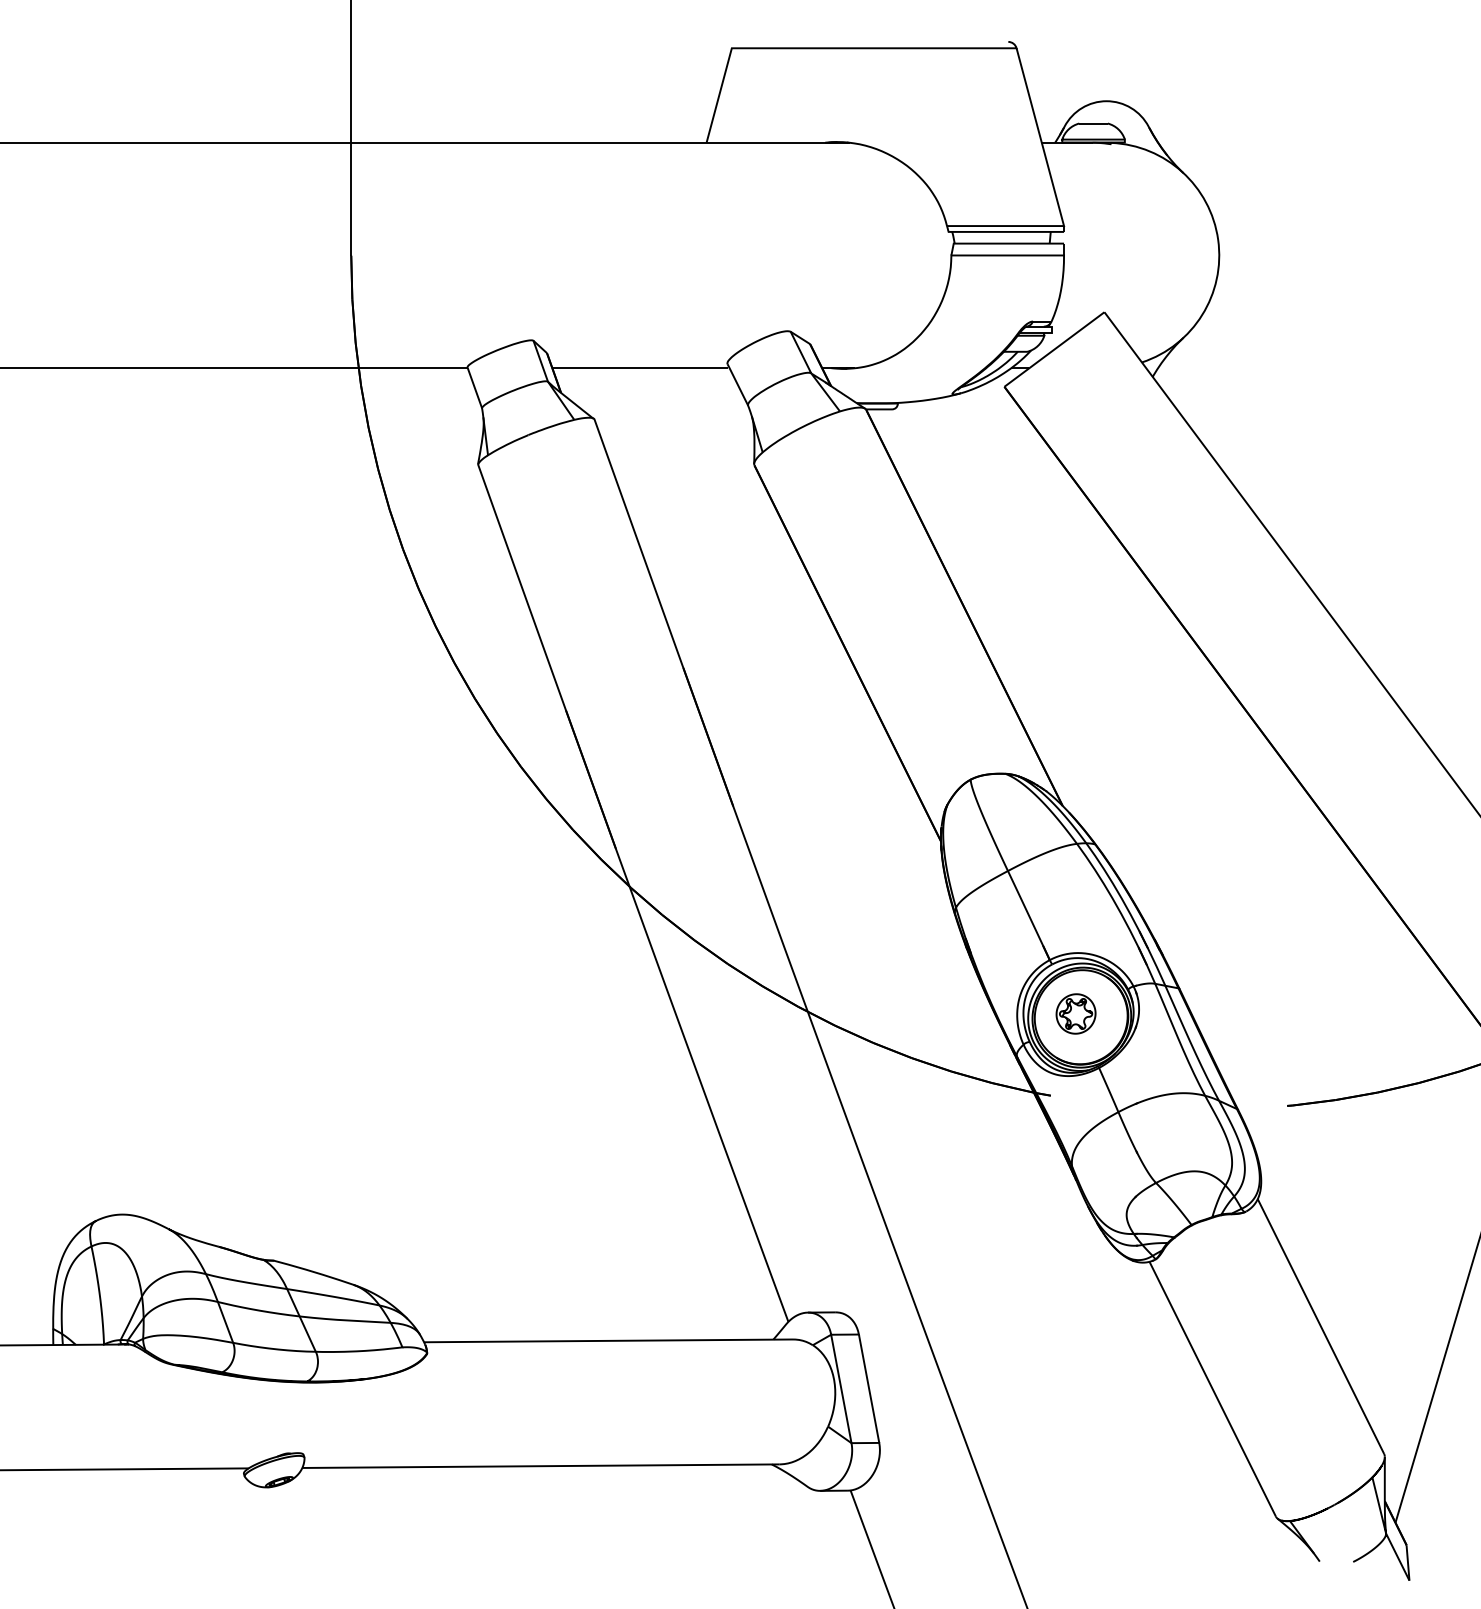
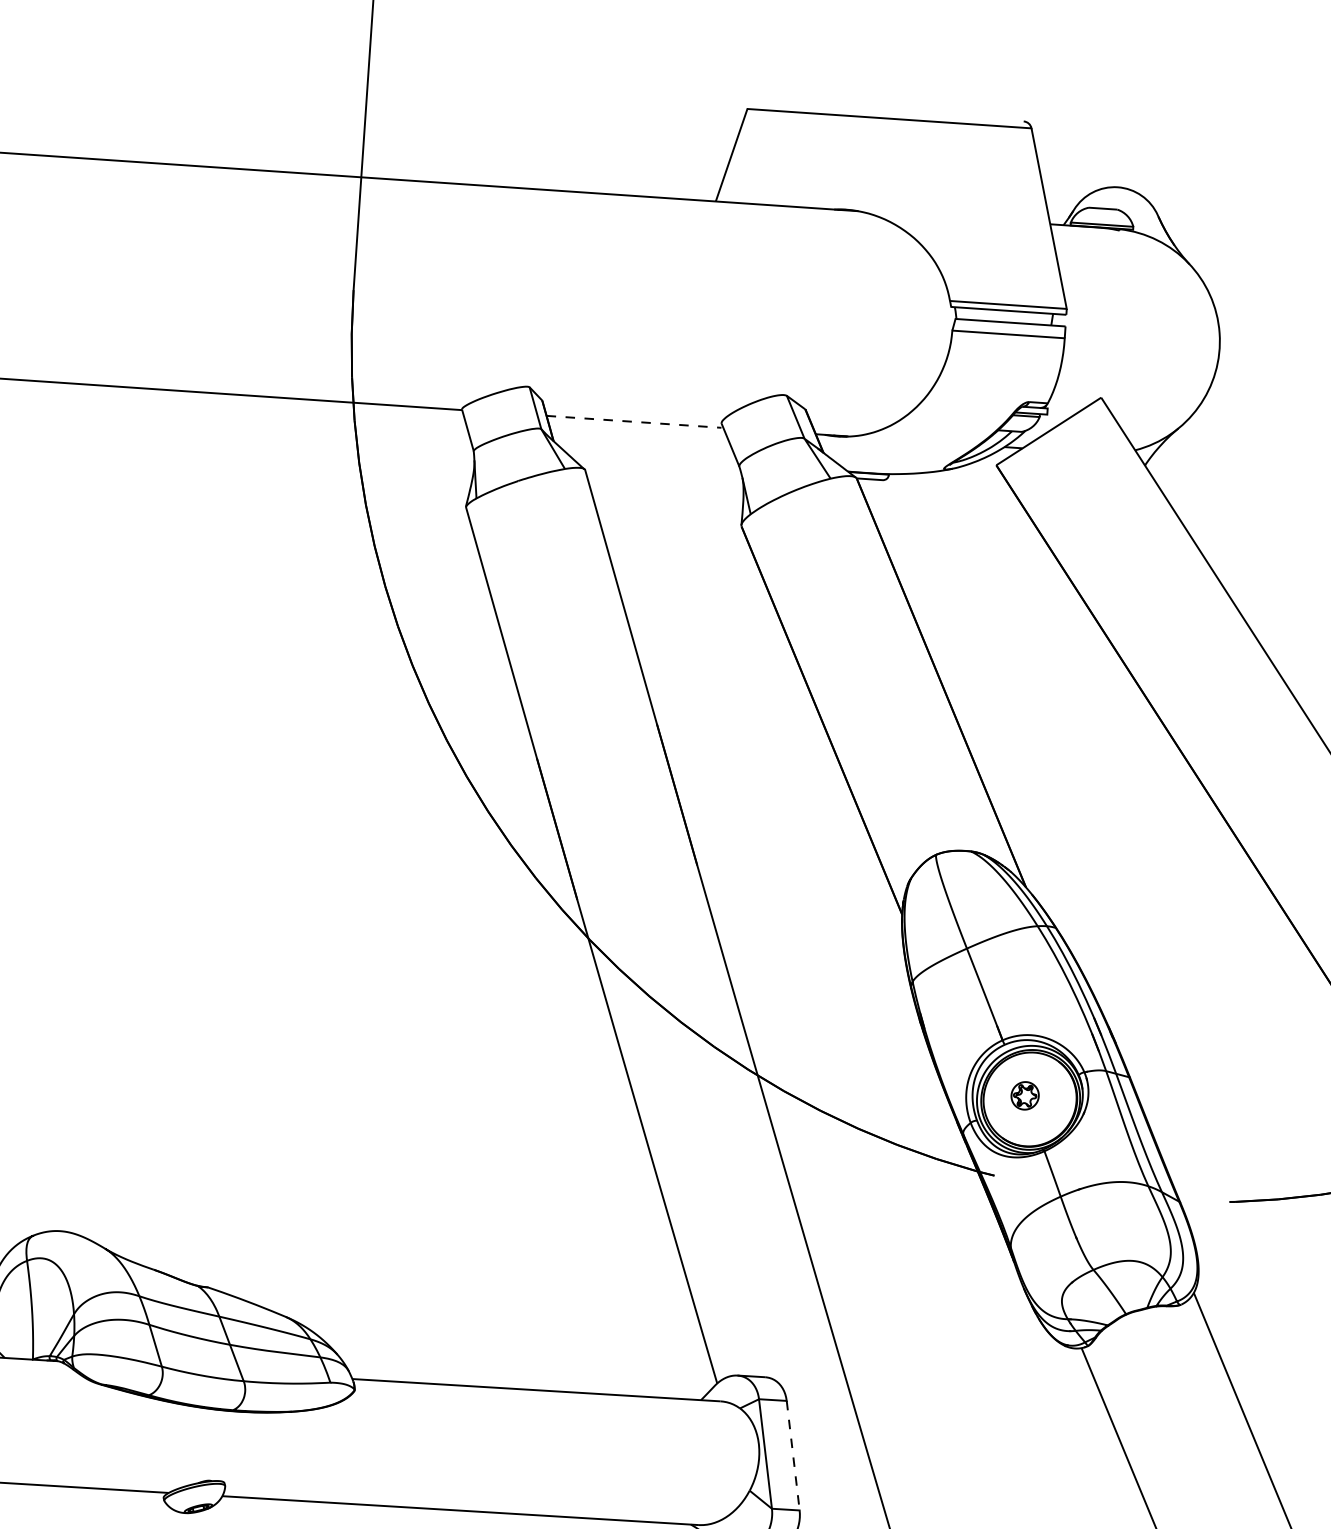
line: (639, 368) -> (633, 422), solid -> dashed
part: (1075, 1013) -> (1024, 1095), size x0.7
line: (869, 1389) -> (793, 1456), solid -> dashed

